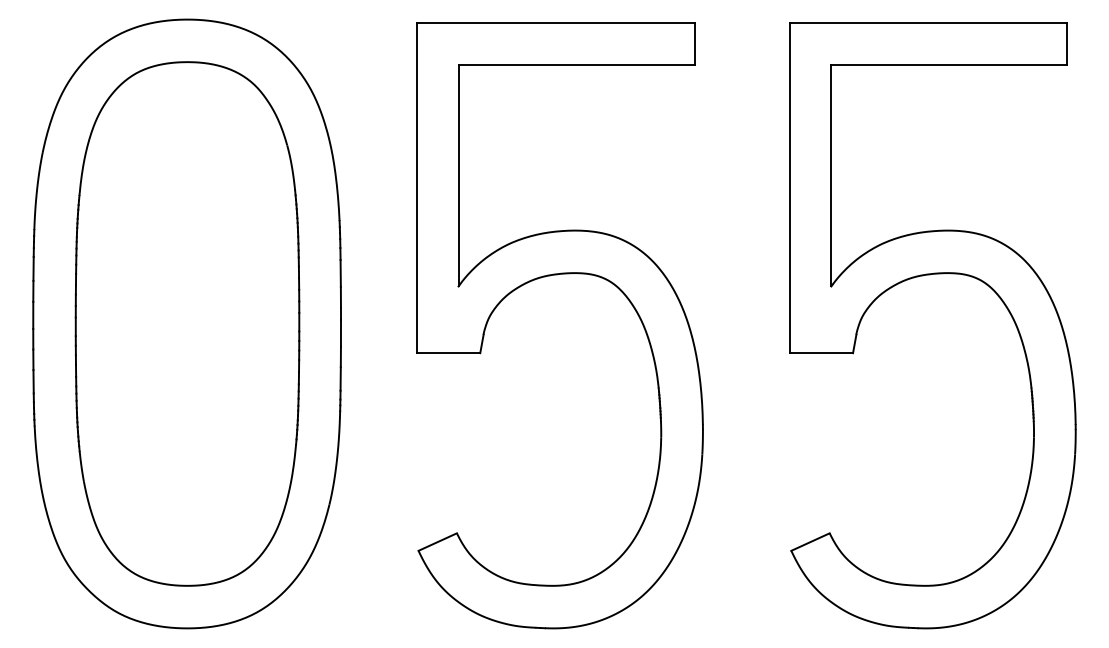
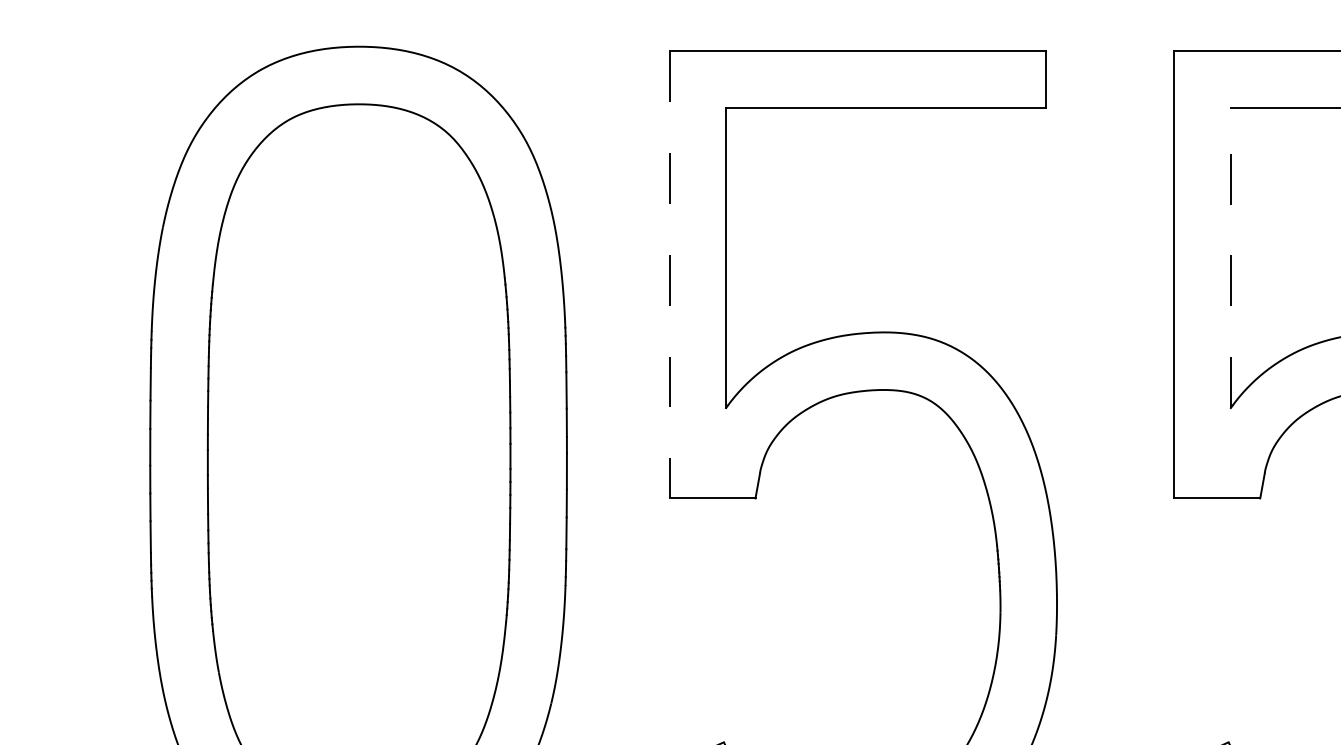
line: (831, 175) -> (1231, 257), solid -> dashed
line: (416, 188) -> (669, 275), solid -> dashed

